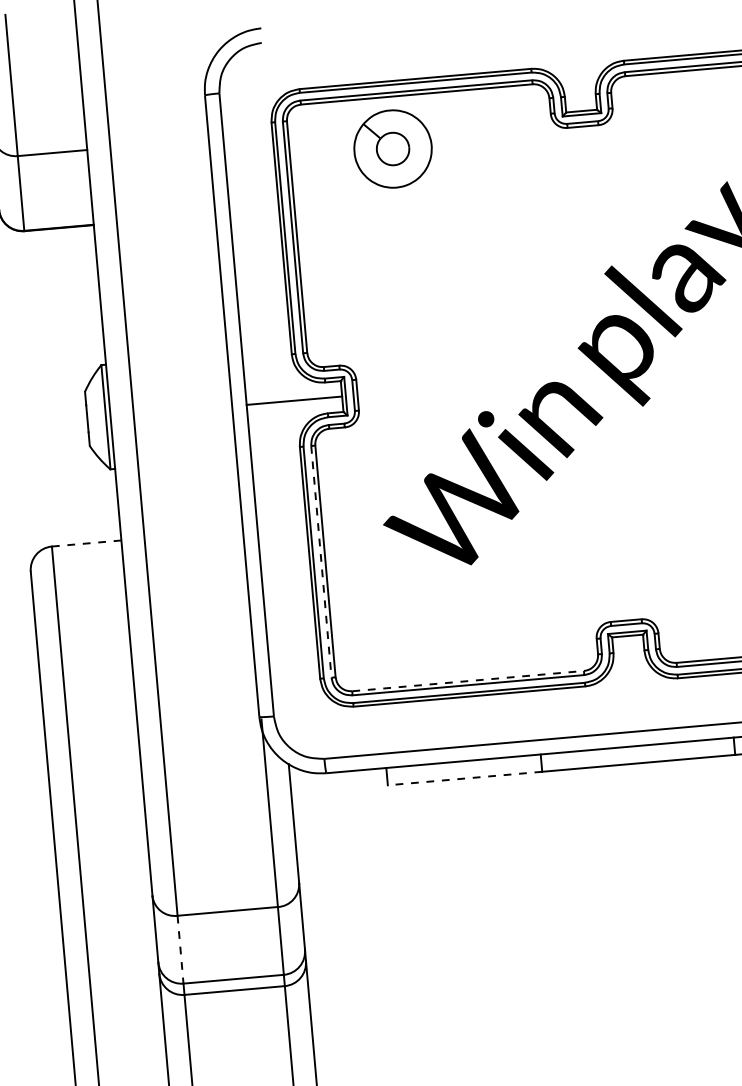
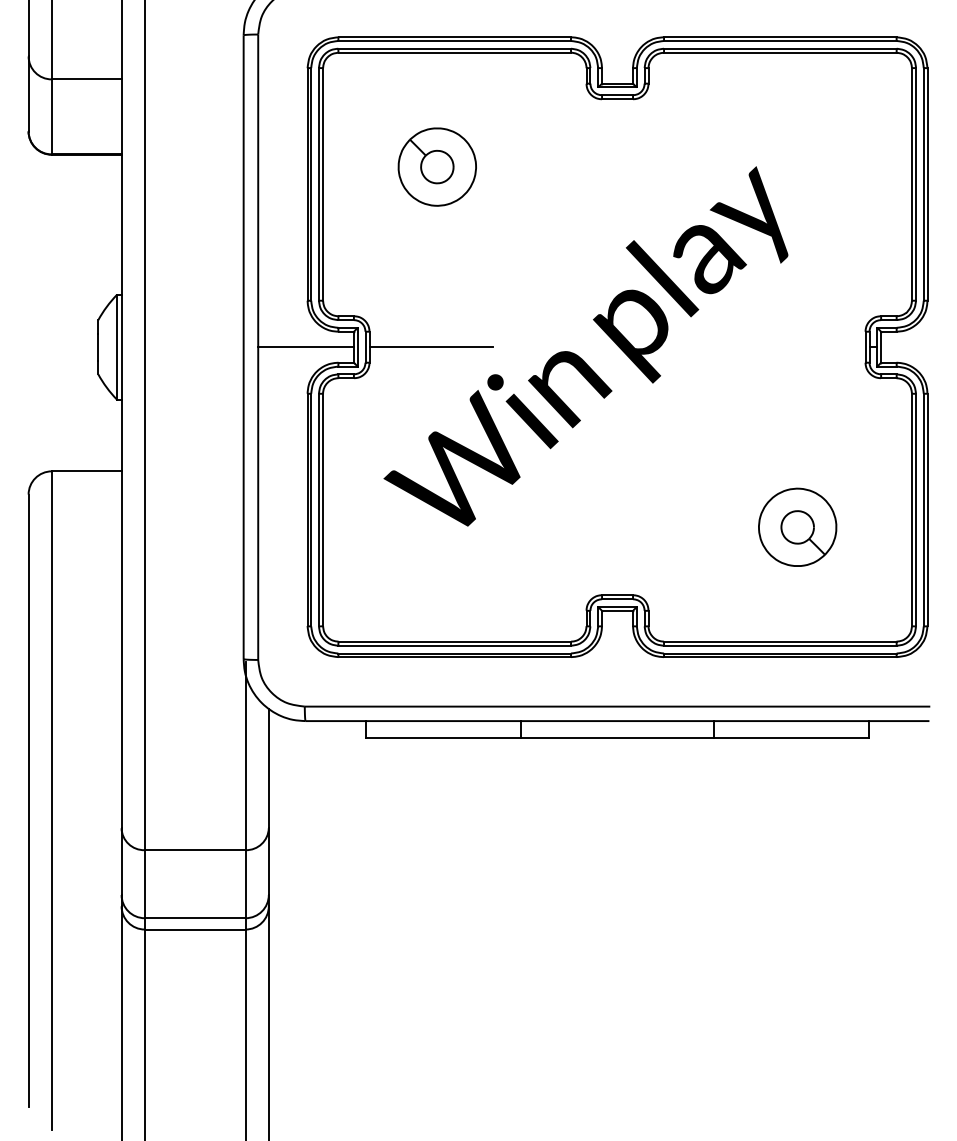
part: (392, 148) -> (436, 166), moved
line: (419, 390) -> (431, 347), added
line: (86, 543) -> (86, 471), dashed -> solid
line: (320, 562) -> (318, 510), dashed -> solid
line: (468, 680) -> (455, 641), dashed -> solid
line: (464, 778) -> (442, 738), dashed -> solid
line: (180, 950) -> (144, 884), dashed -> solid

